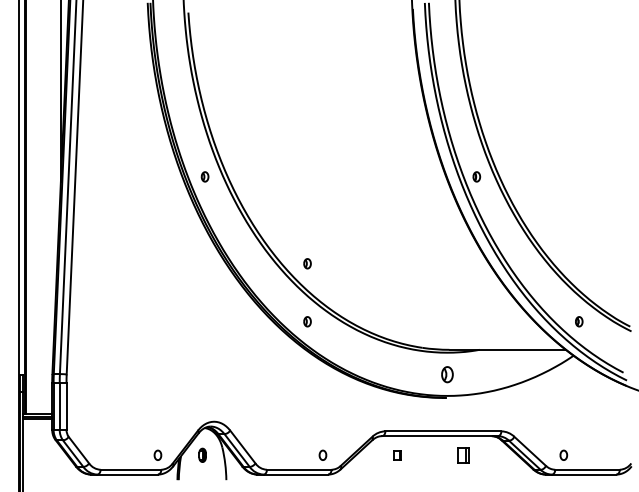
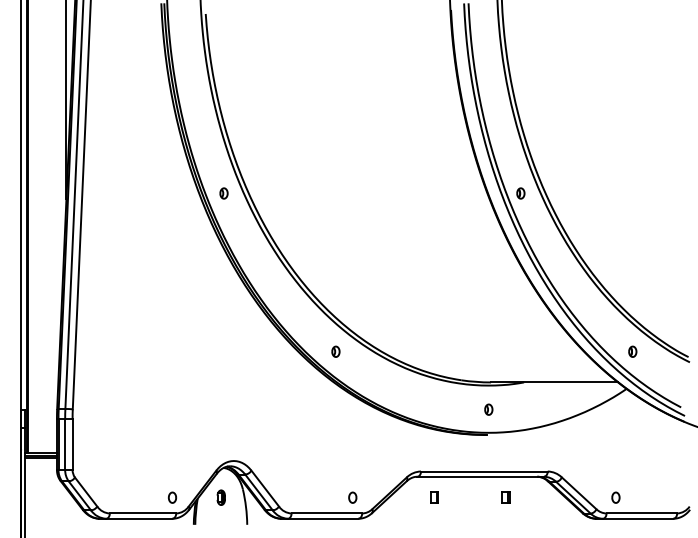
part: (307, 263) -> (335, 288), removed
part: (447, 374) -> (488, 409), size x0.62
part: (462, 455) -> (505, 497), size x0.62

